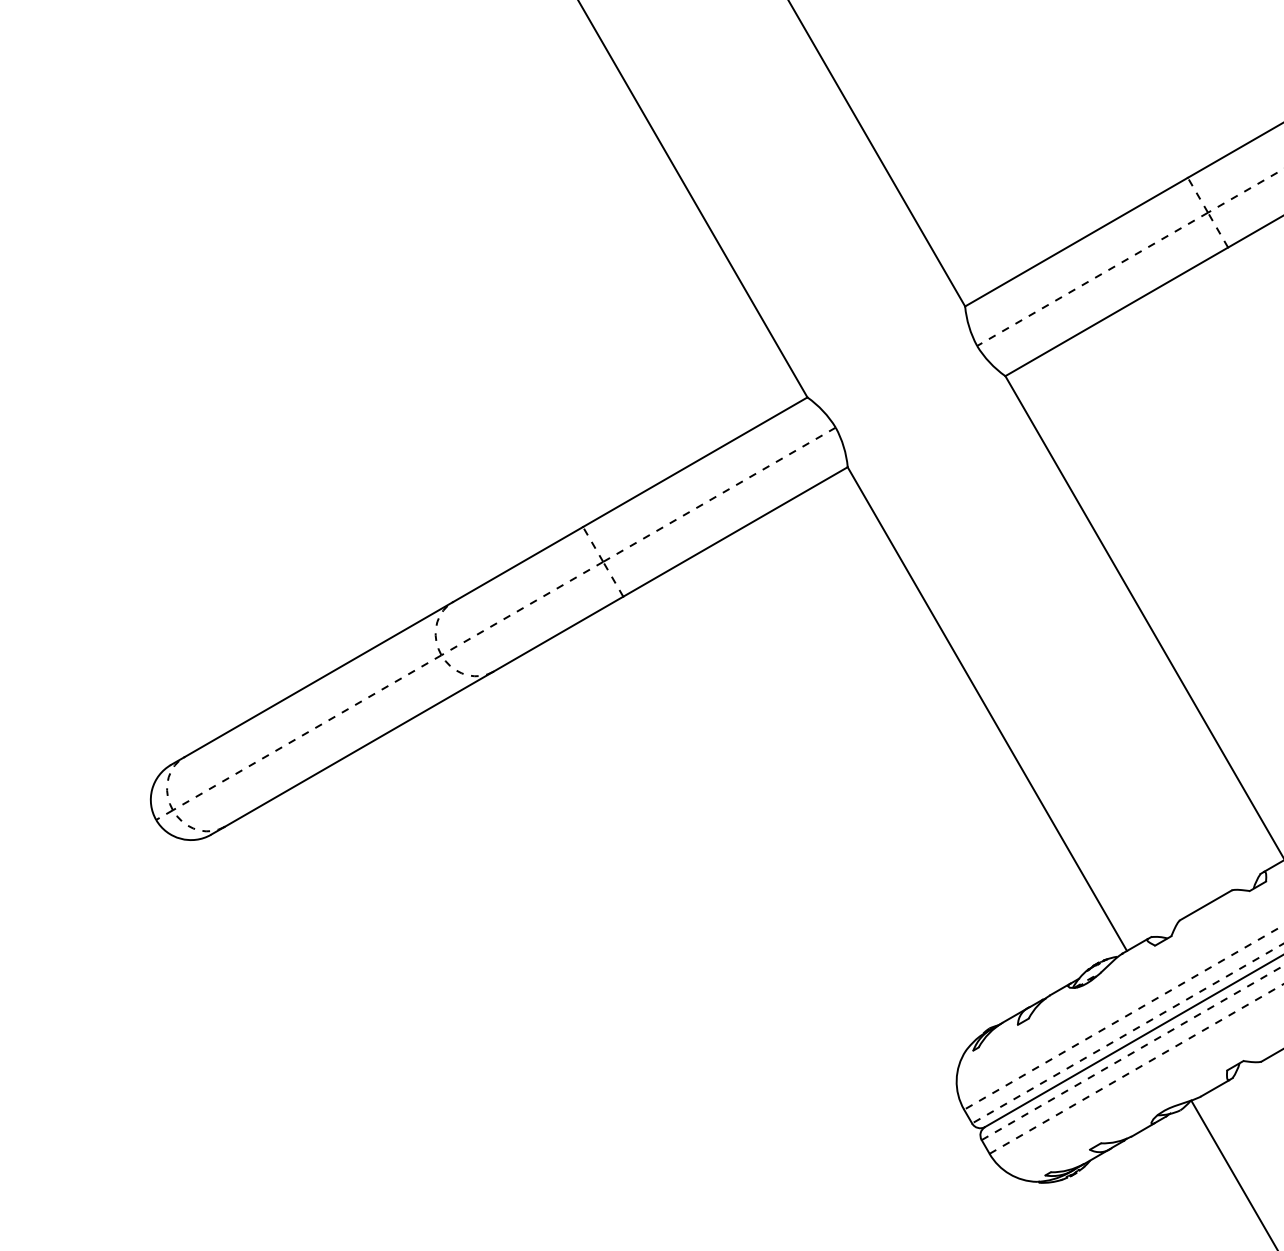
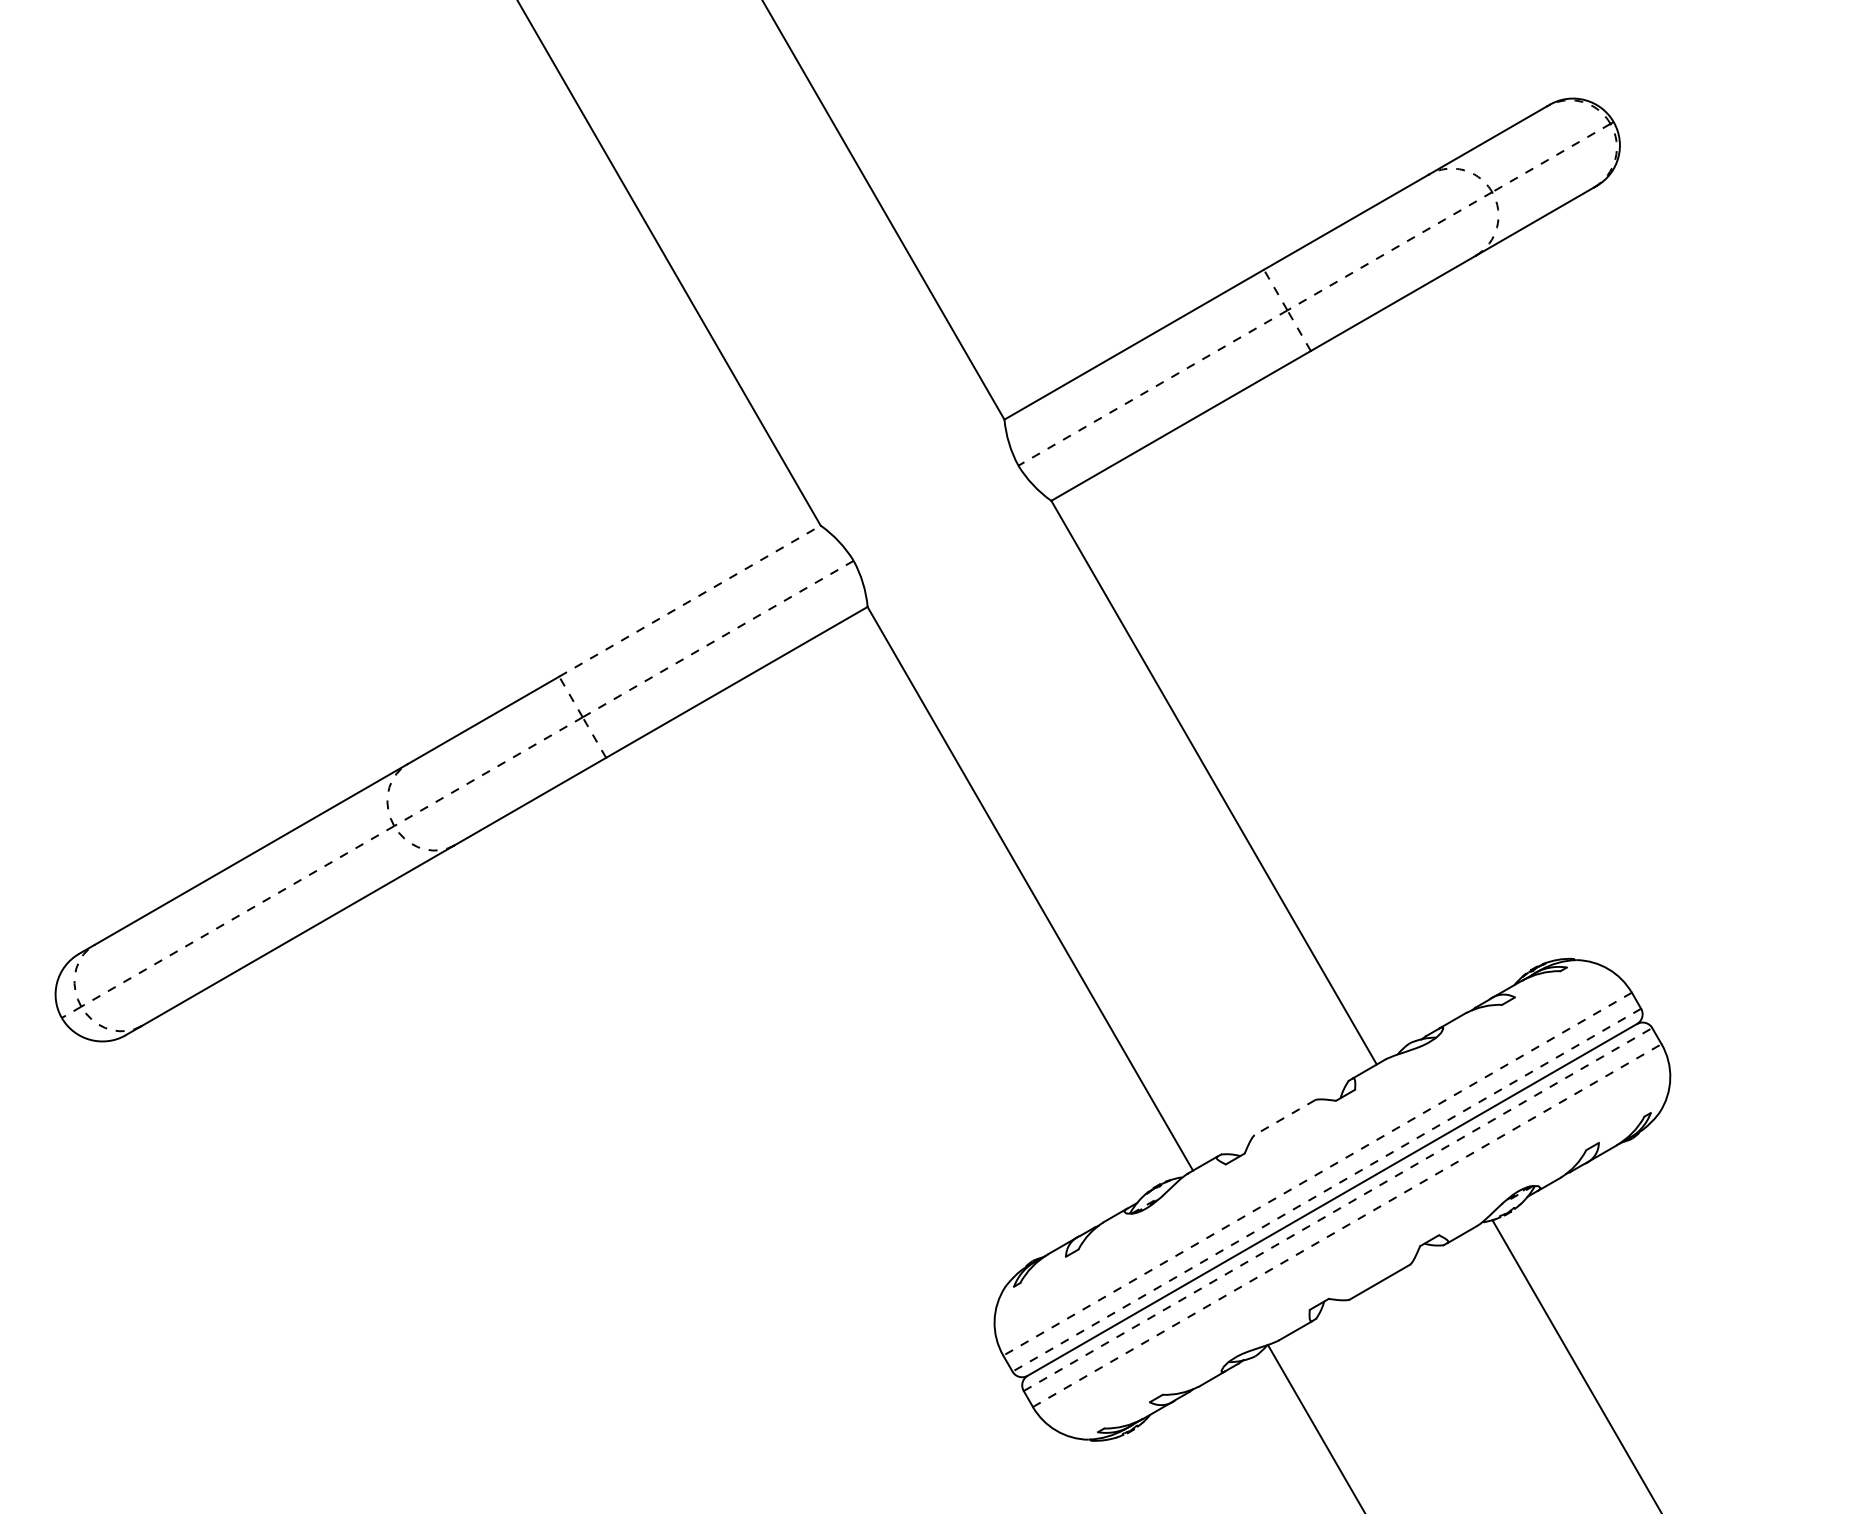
line: (694, 462) -> (689, 601), solid -> dashed
line: (1205, 905) -> (1284, 1117), solid -> dashed

